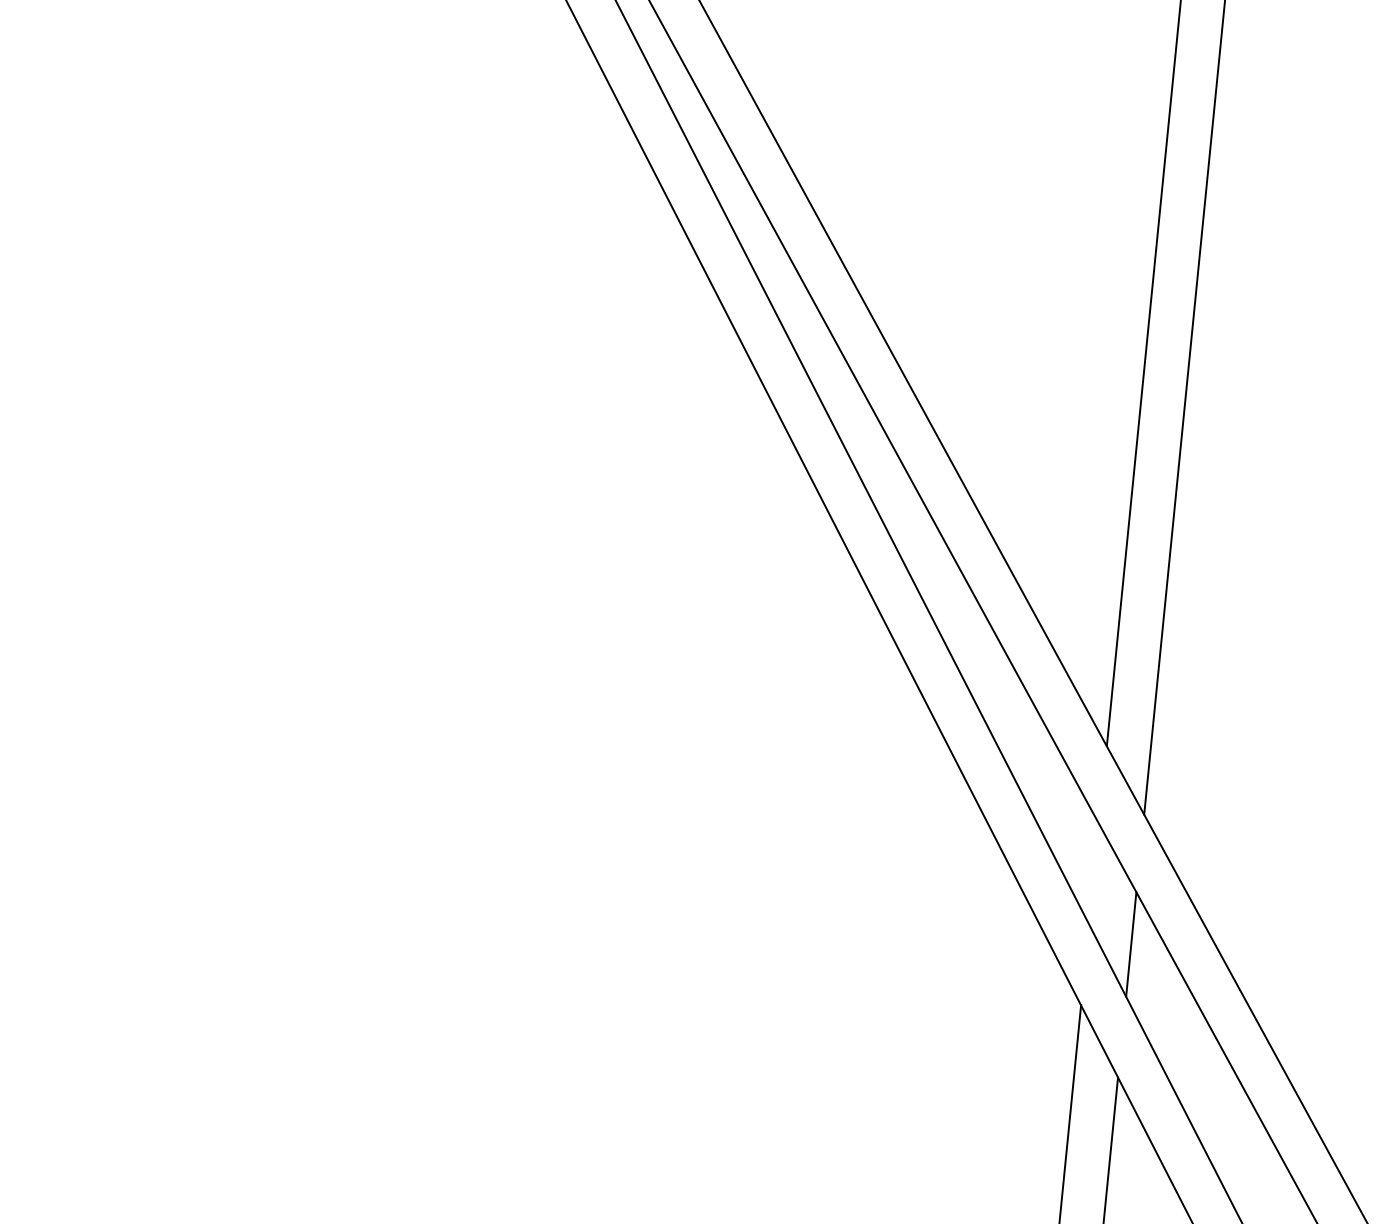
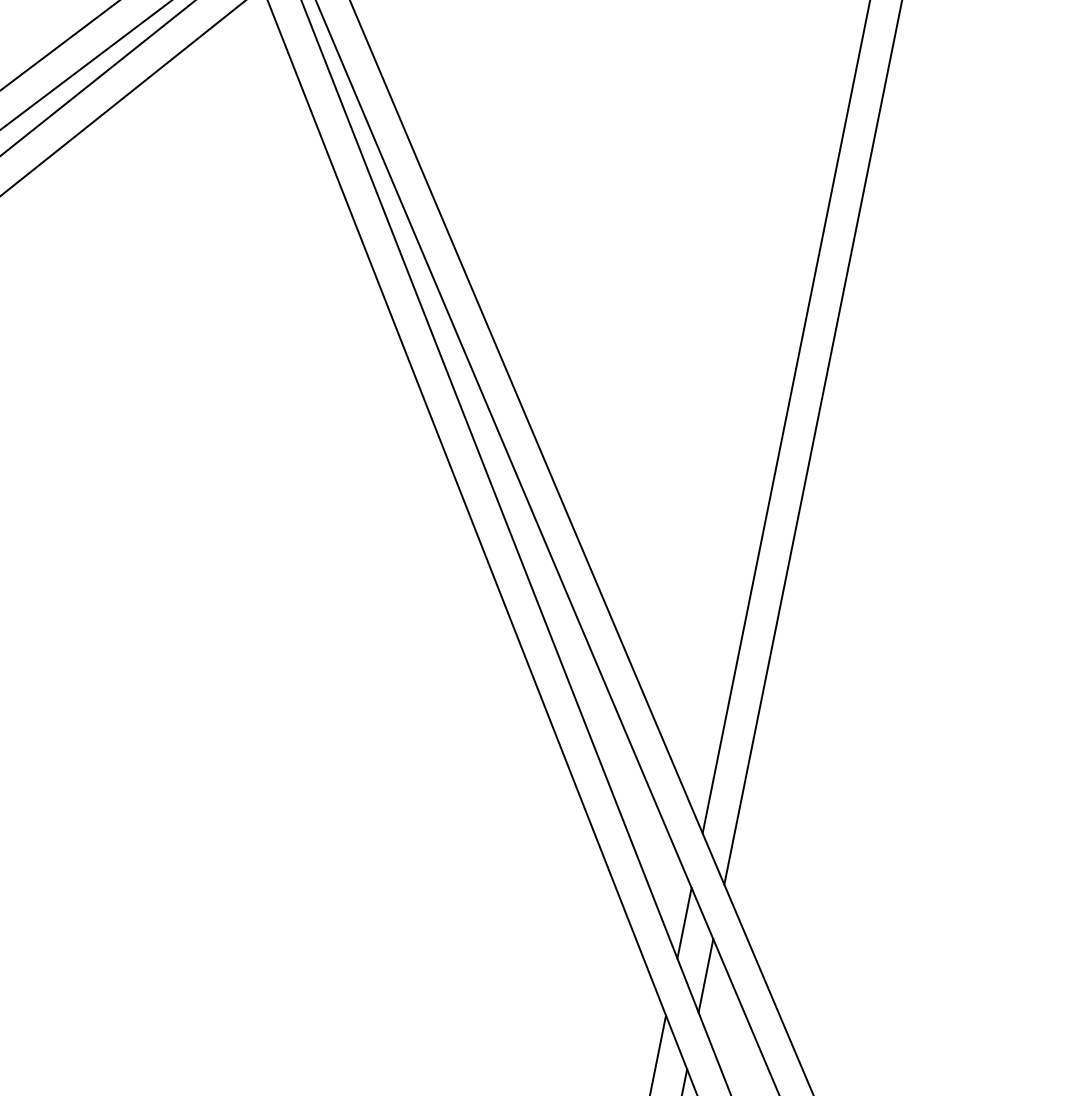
line: (1093, 873) -> (684, 922), added

